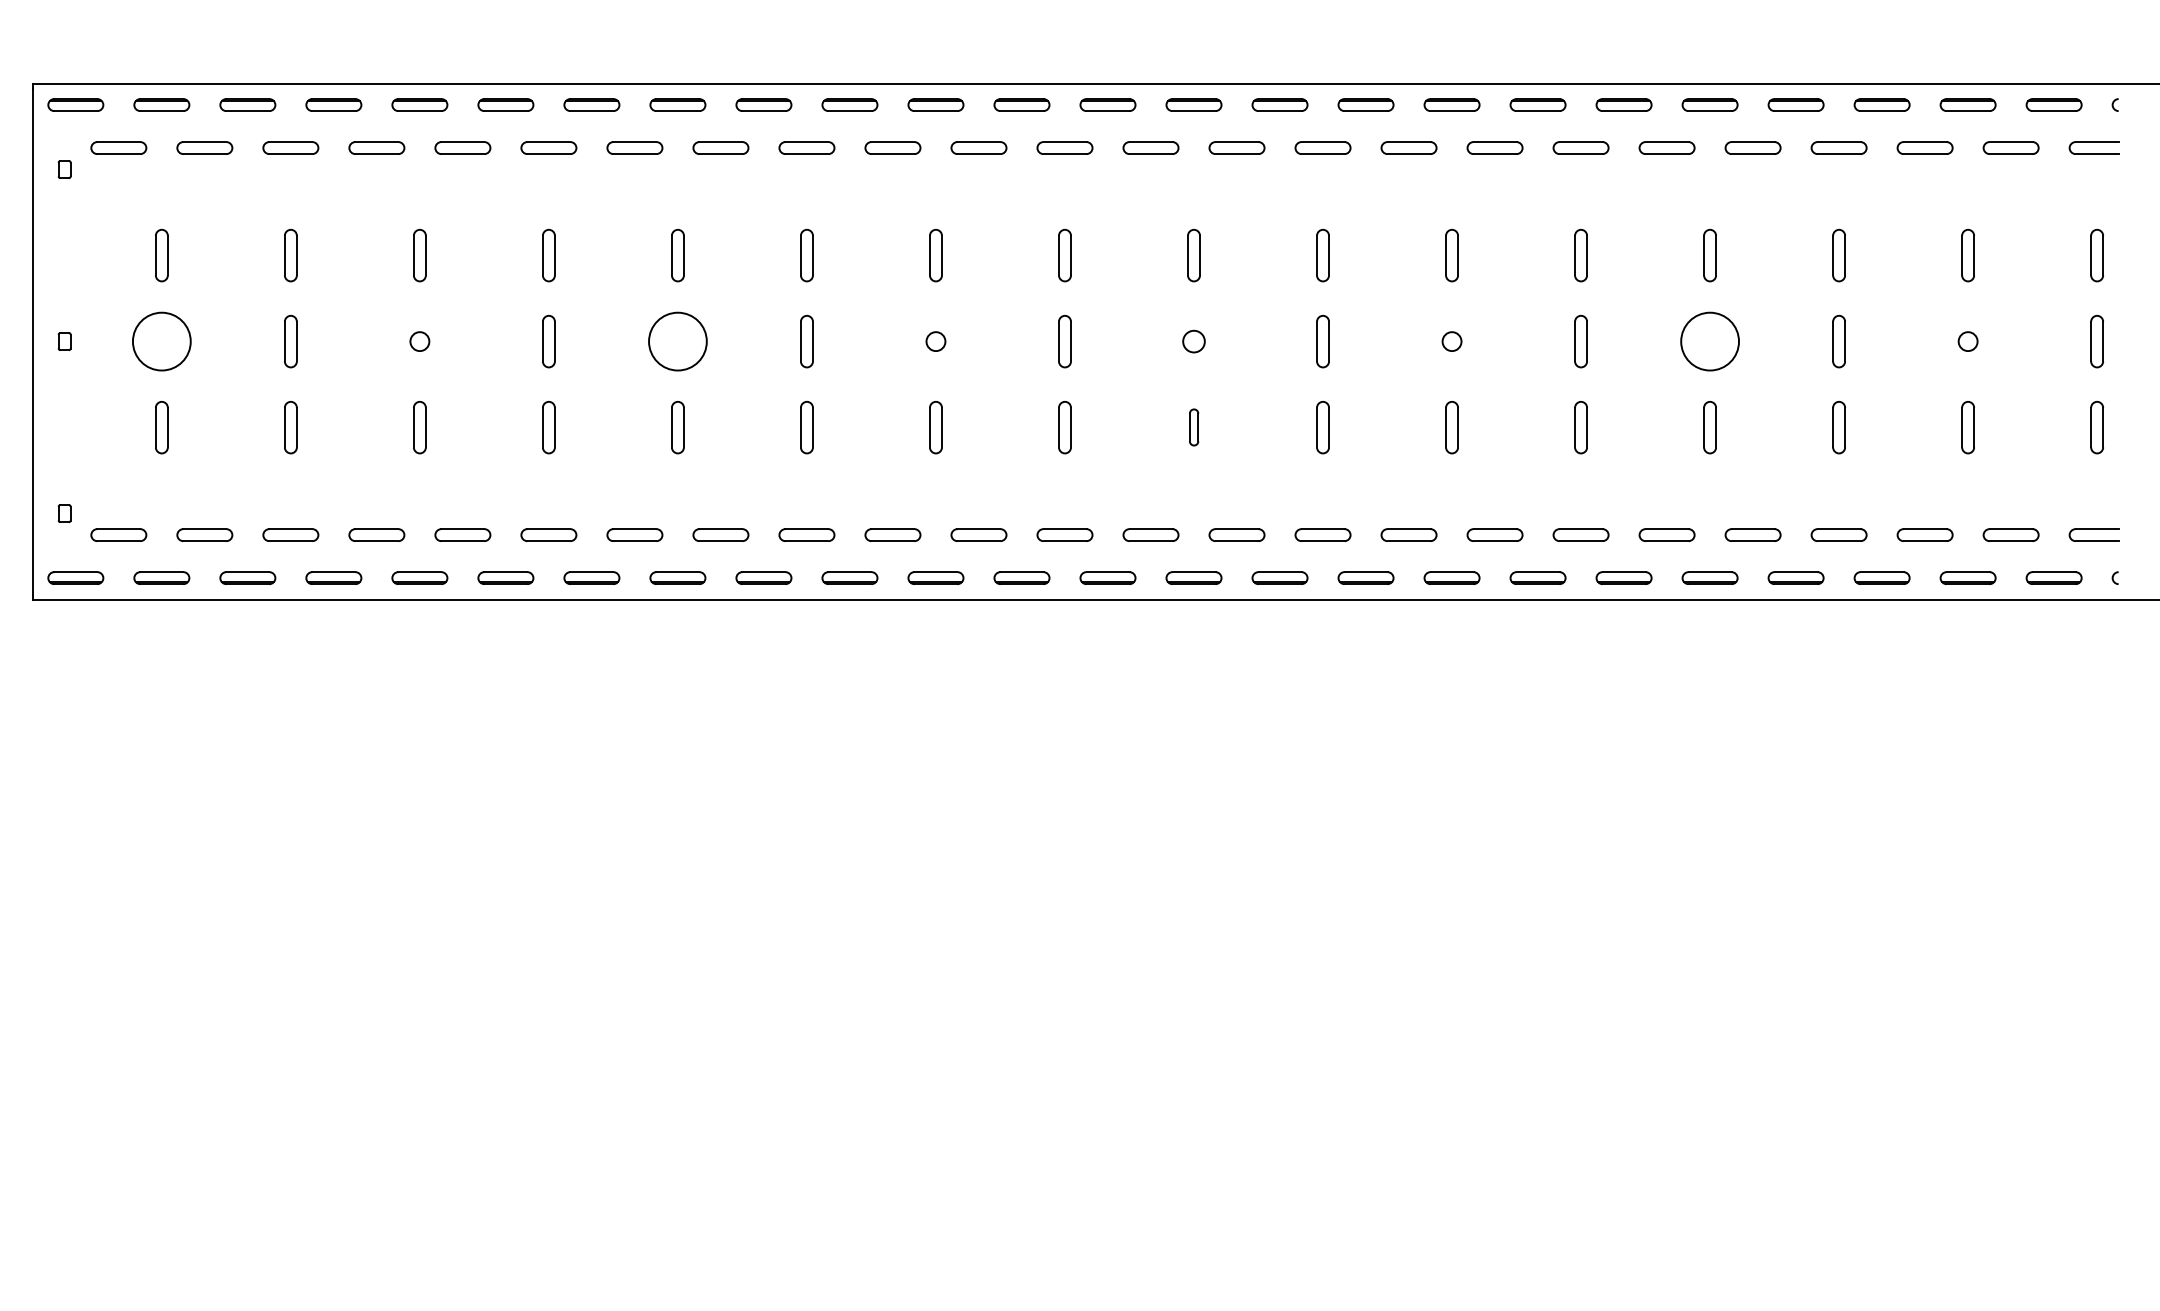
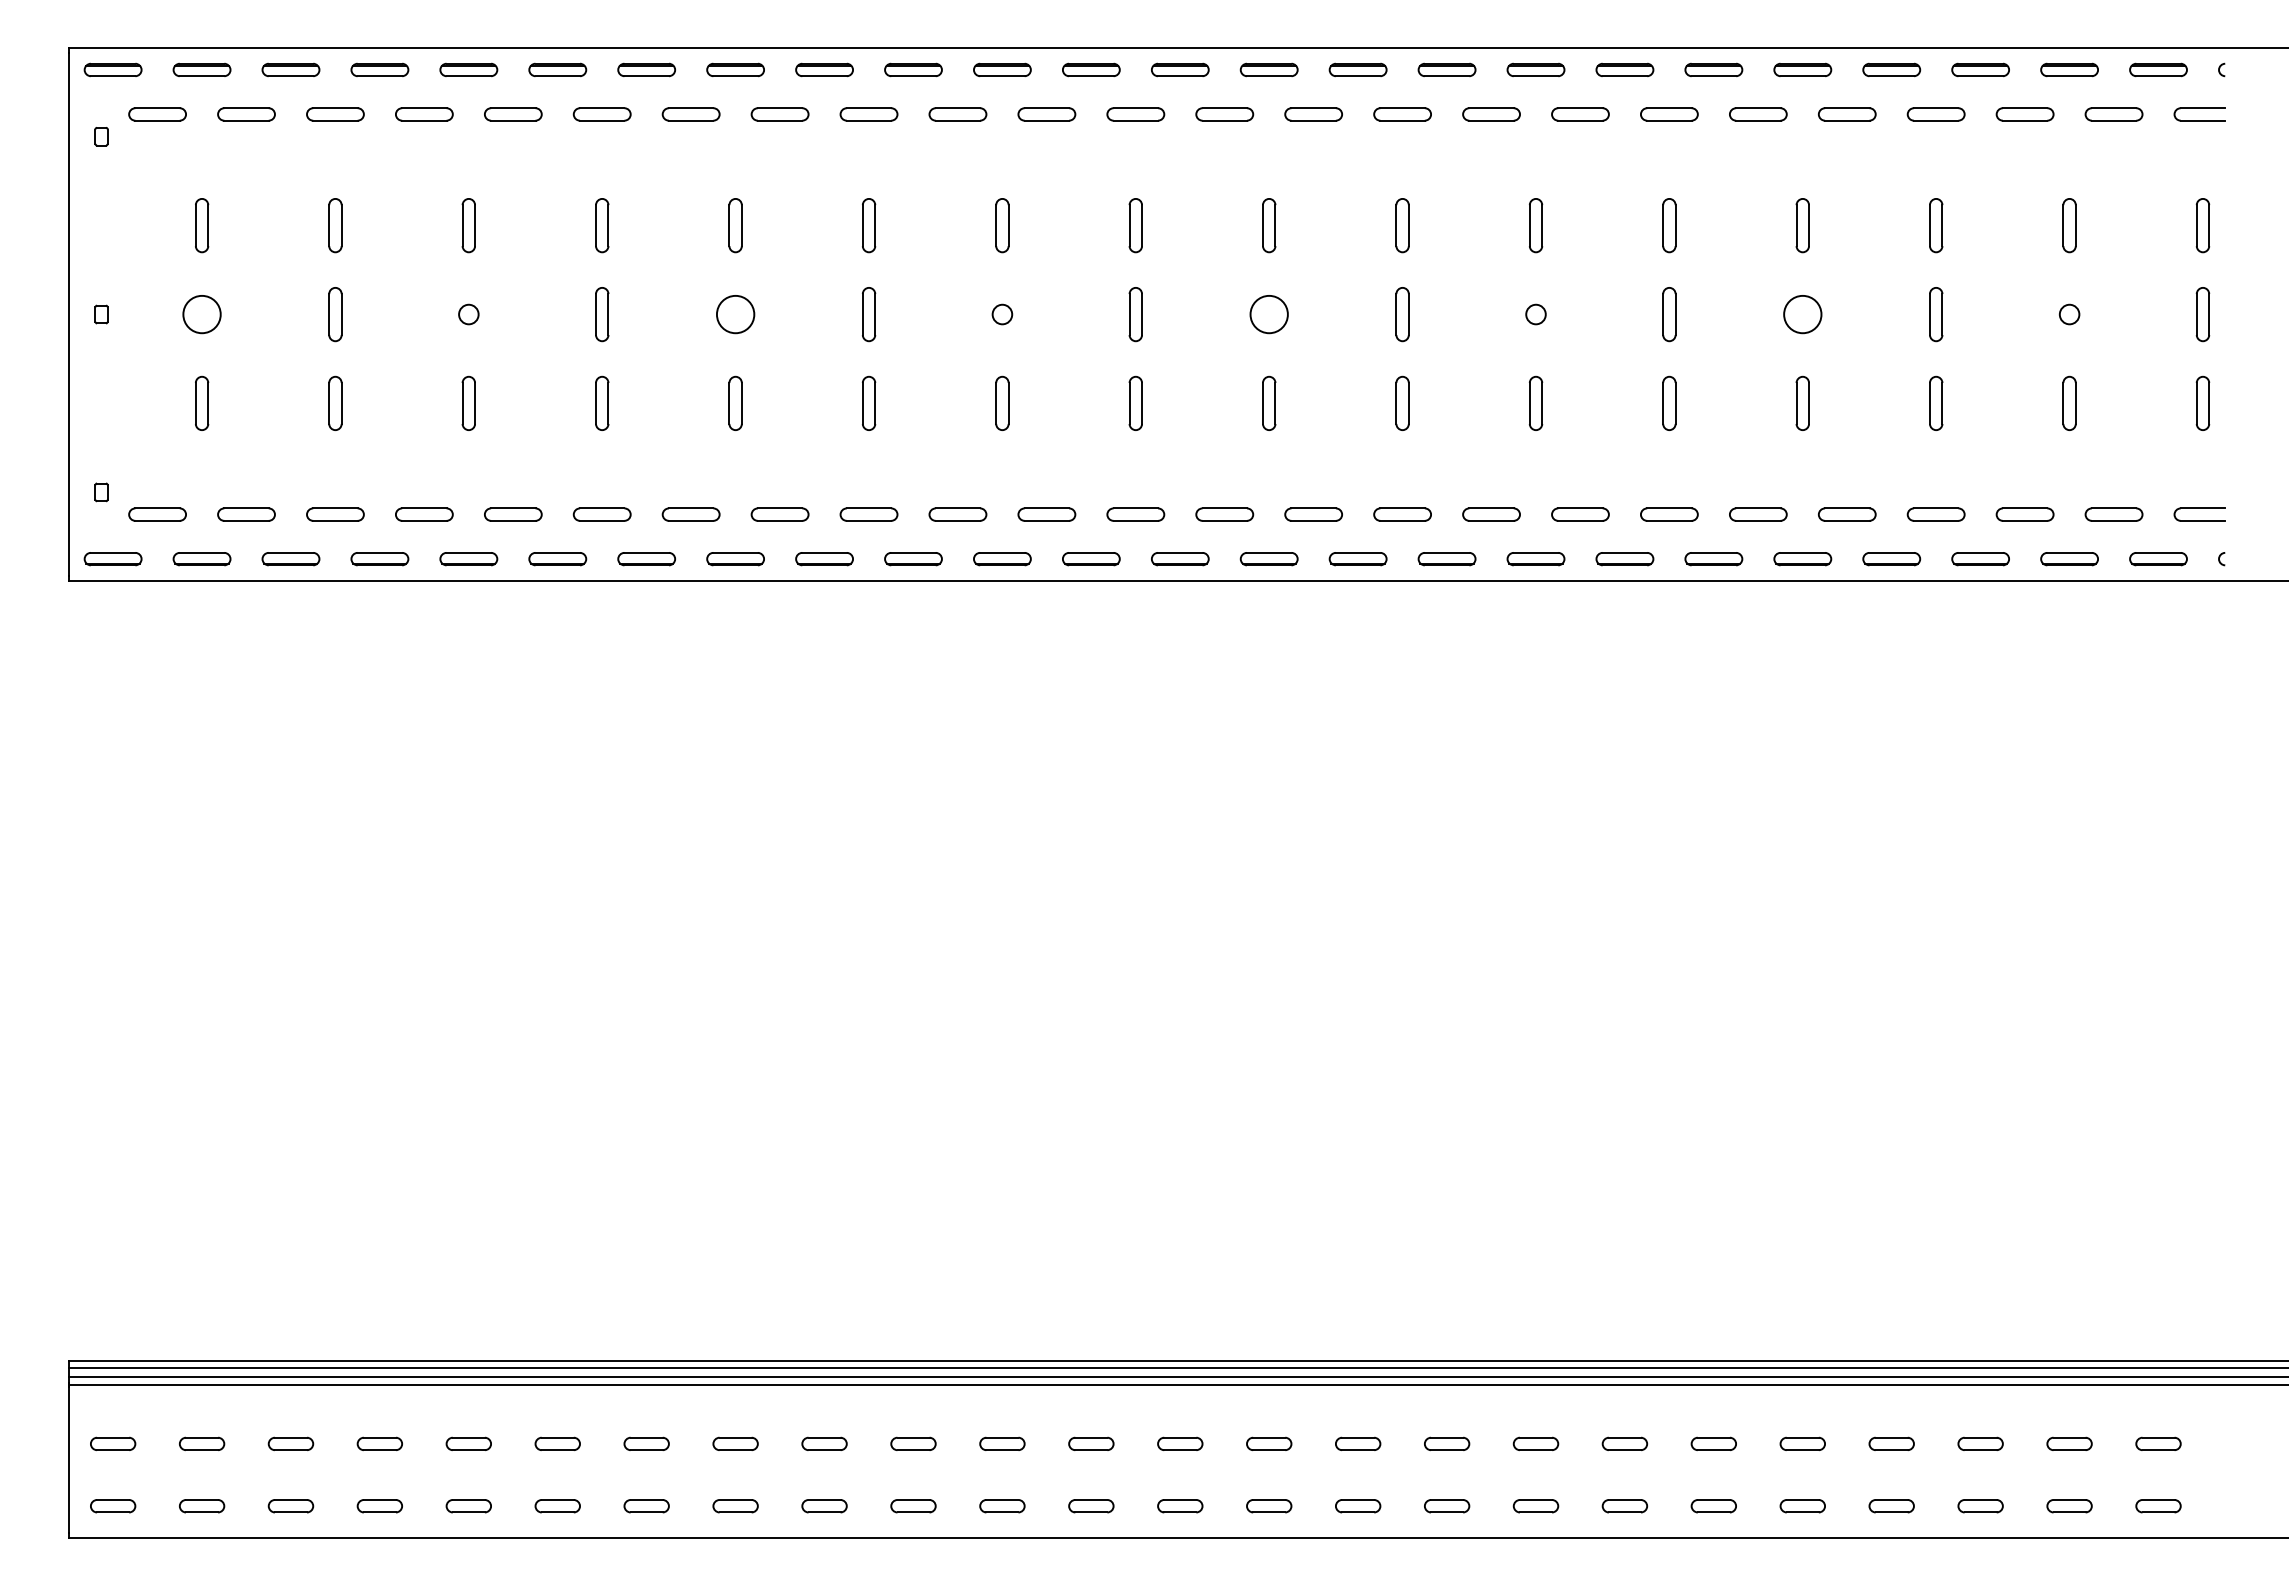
circle: (161, 341) -> (201, 314), size x0.62
circle: (677, 341) -> (735, 314), size x0.62
circle: (1193, 341) -> (1268, 314), size x1.67
circle: (1709, 341) -> (1802, 314), size x0.62
part: (1194, 426) -> (1269, 402), size x1.43

